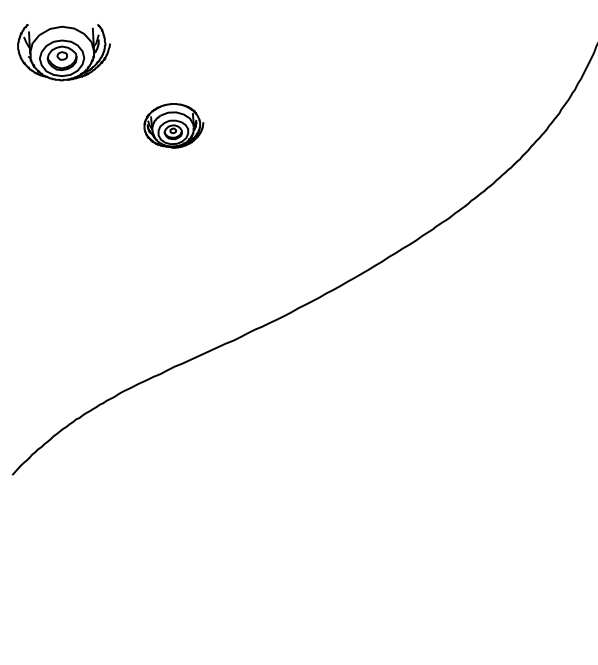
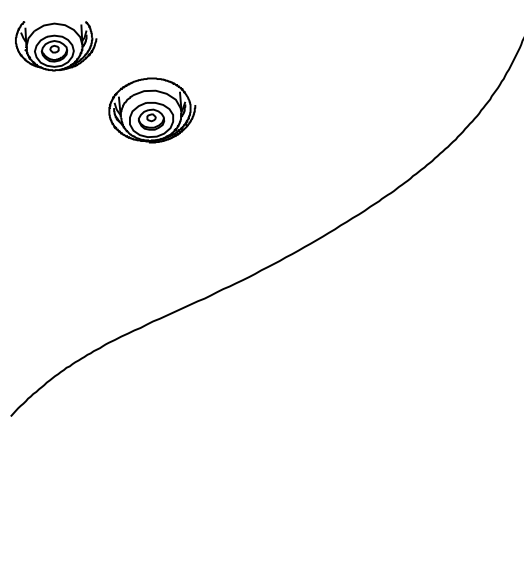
part: (174, 125) -> (152, 110), size x1.67

